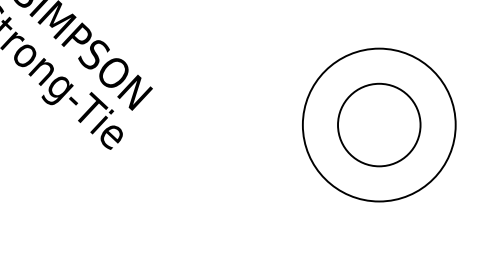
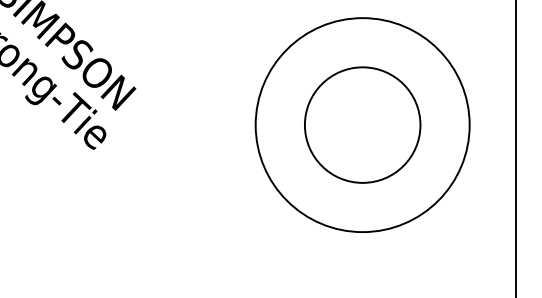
circle: (379, 124) -> (362, 124), size x1.4
circle: (379, 124) -> (362, 124), size x1.4

